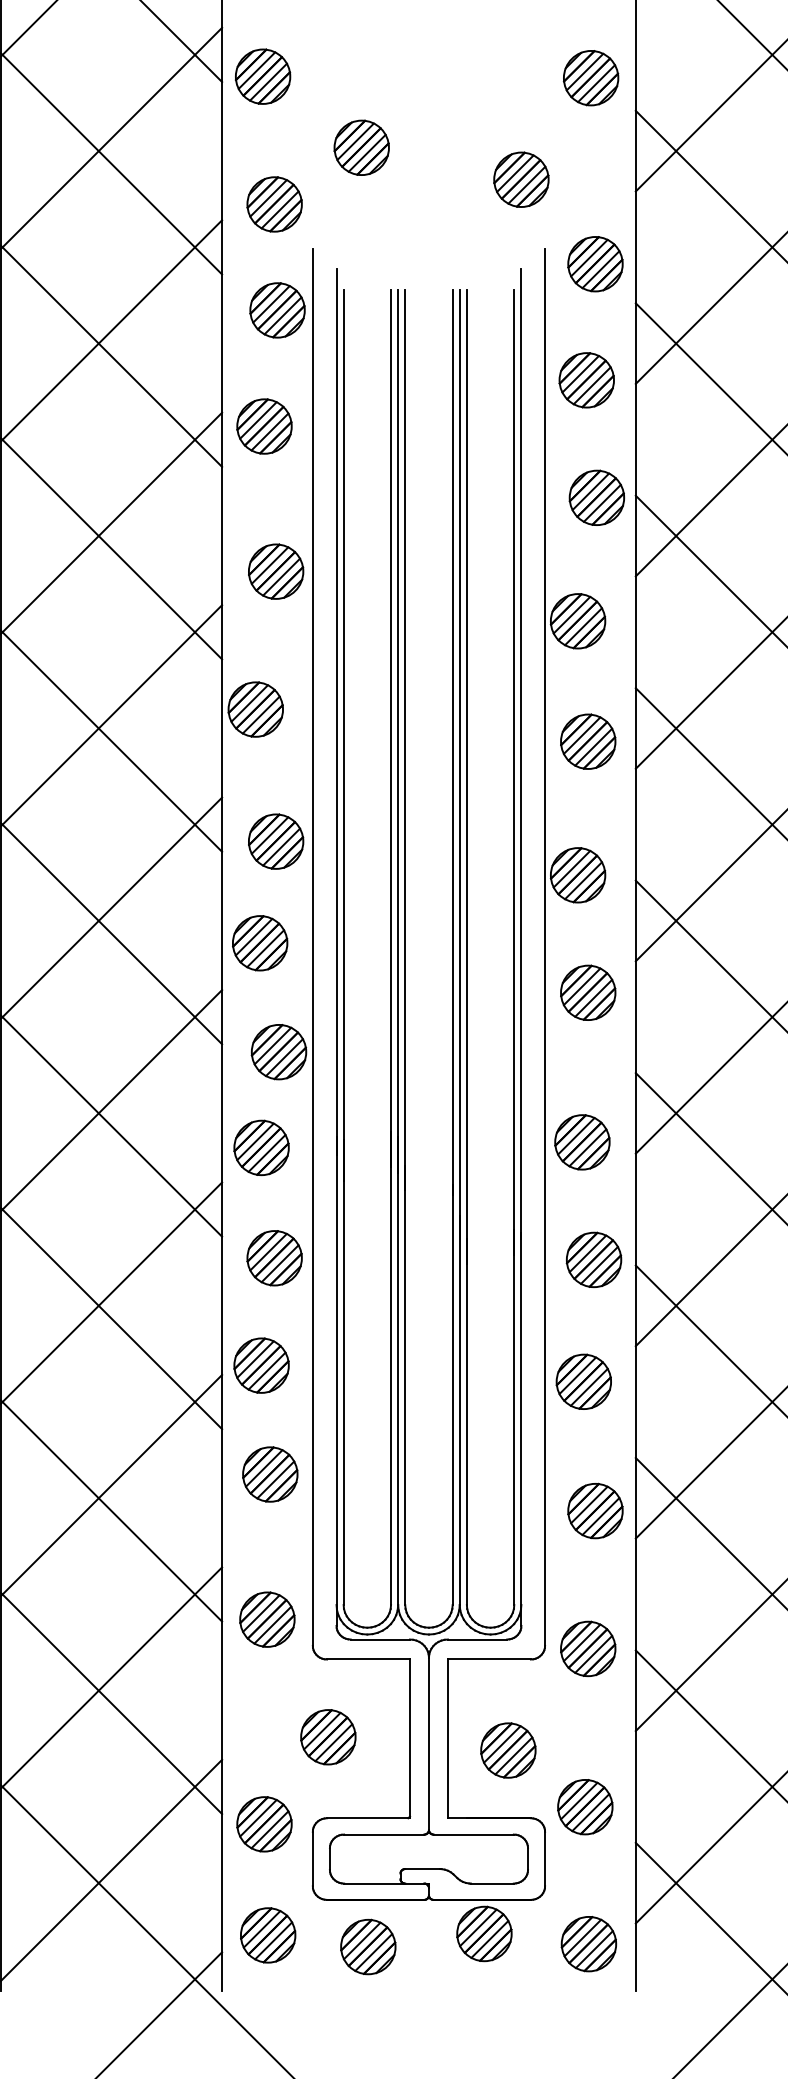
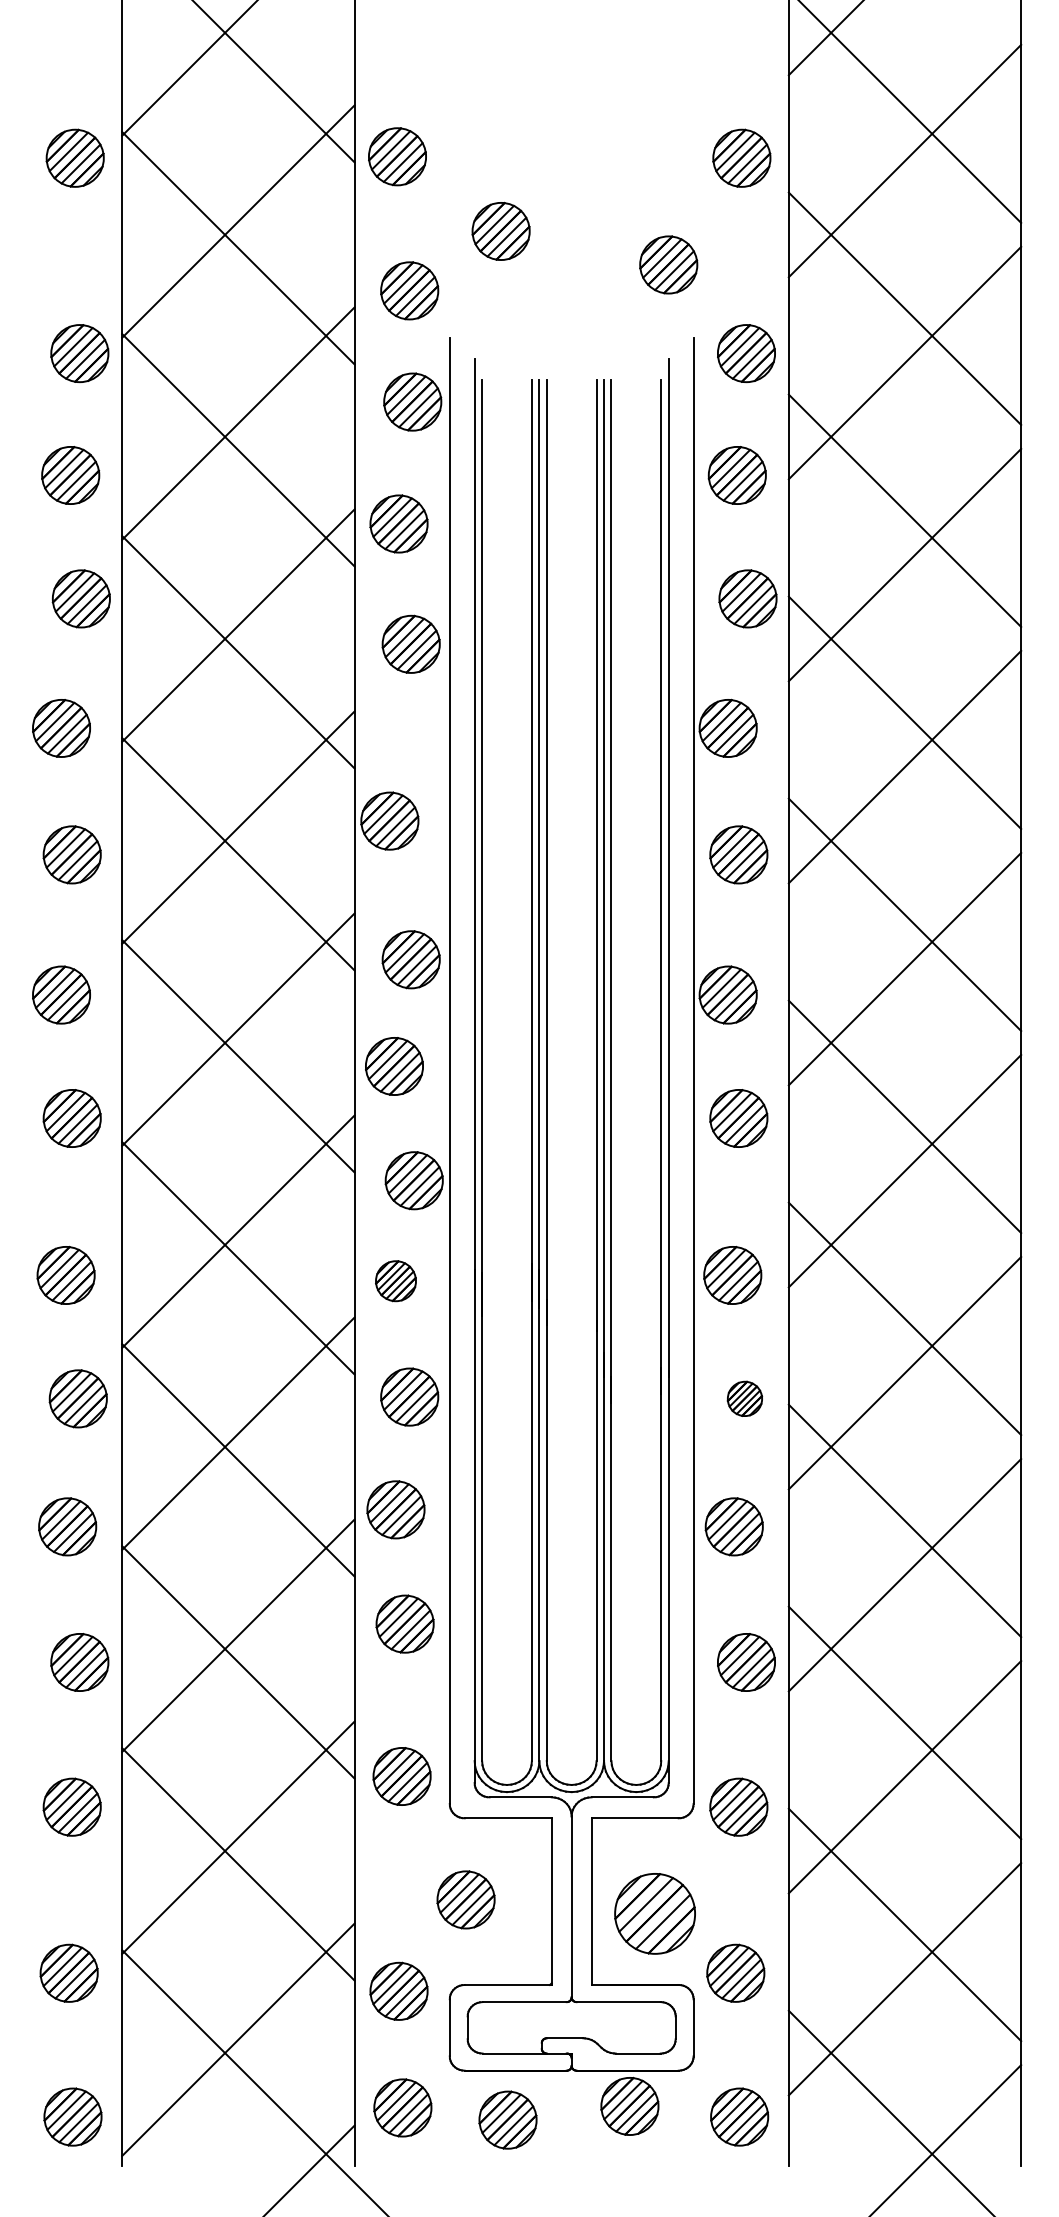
part: (275, 570) -> (410, 643), moved
part: (261, 1147) -> (395, 1280), size x0.7
part: (593, 1259) -> (744, 1398), size x0.6
part: (507, 1750) -> (654, 1913), size x1.4

